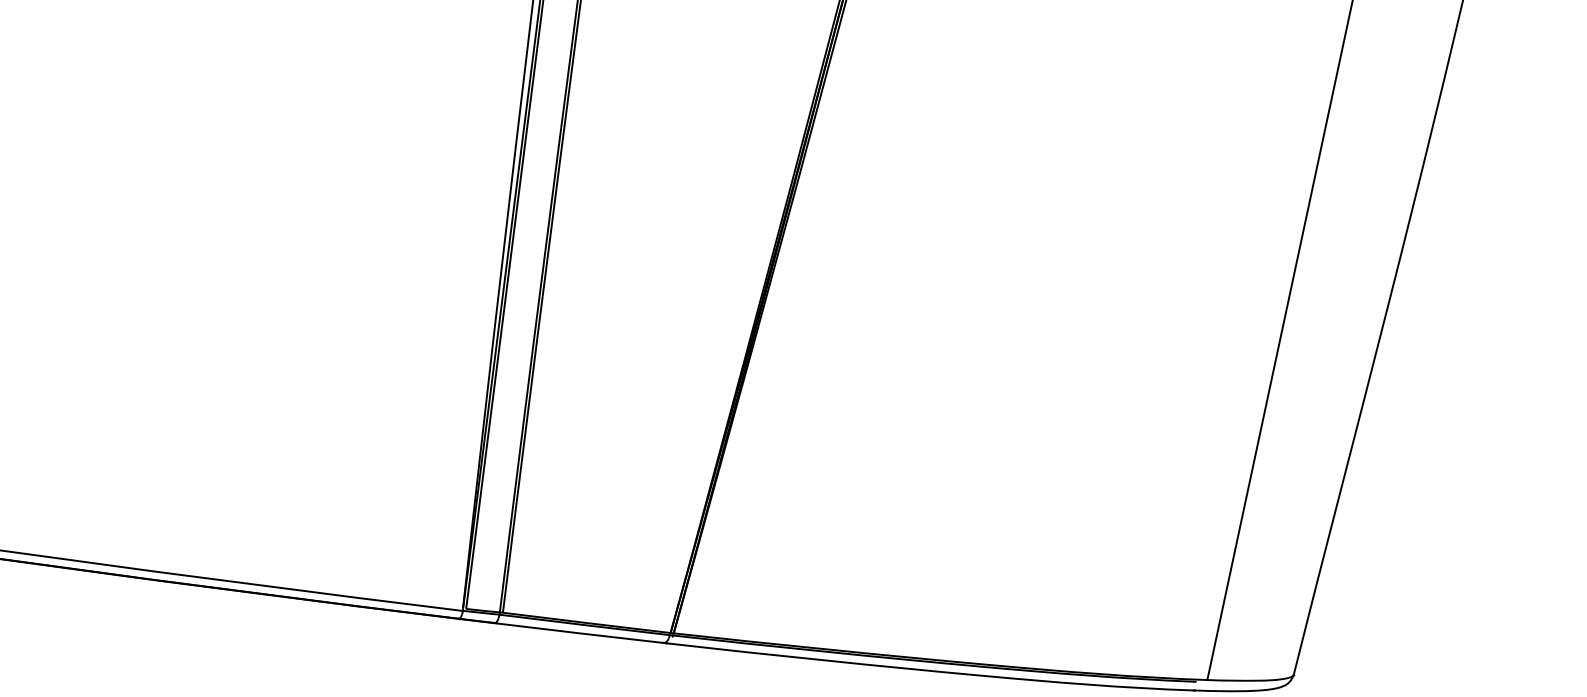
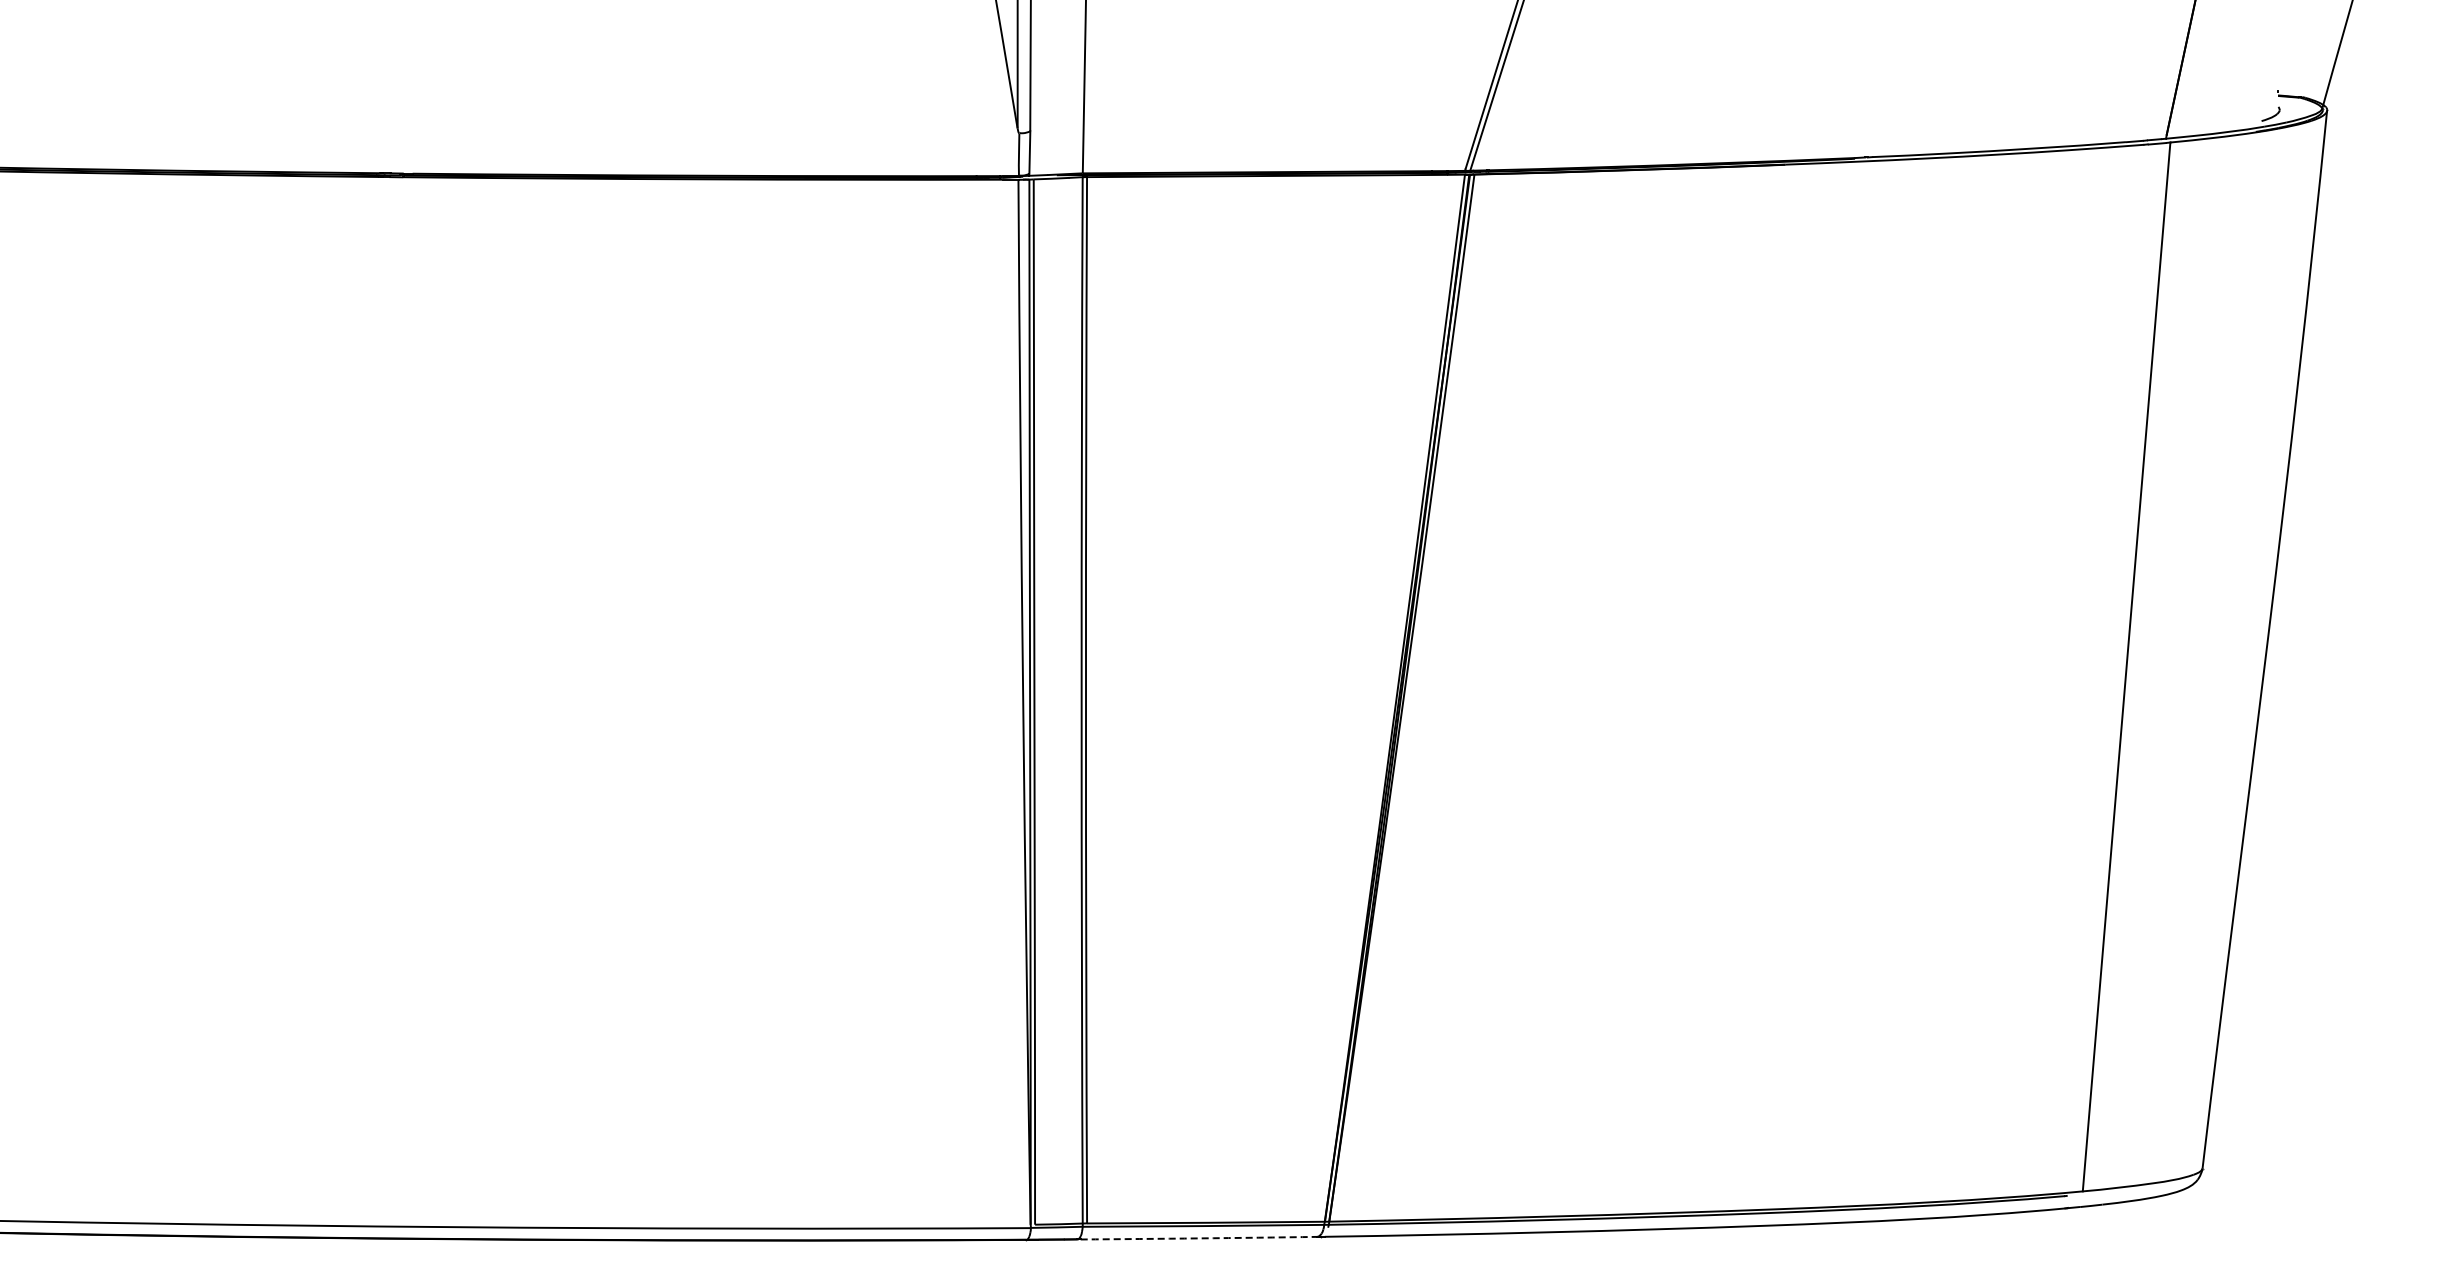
arc: (580, 633) -> (1198, 1238), solid -> dashed

